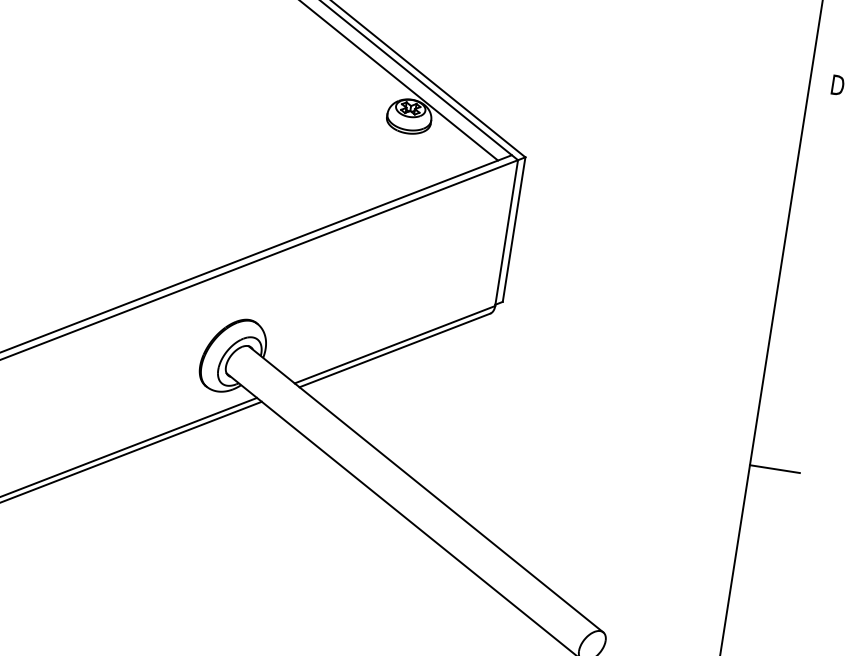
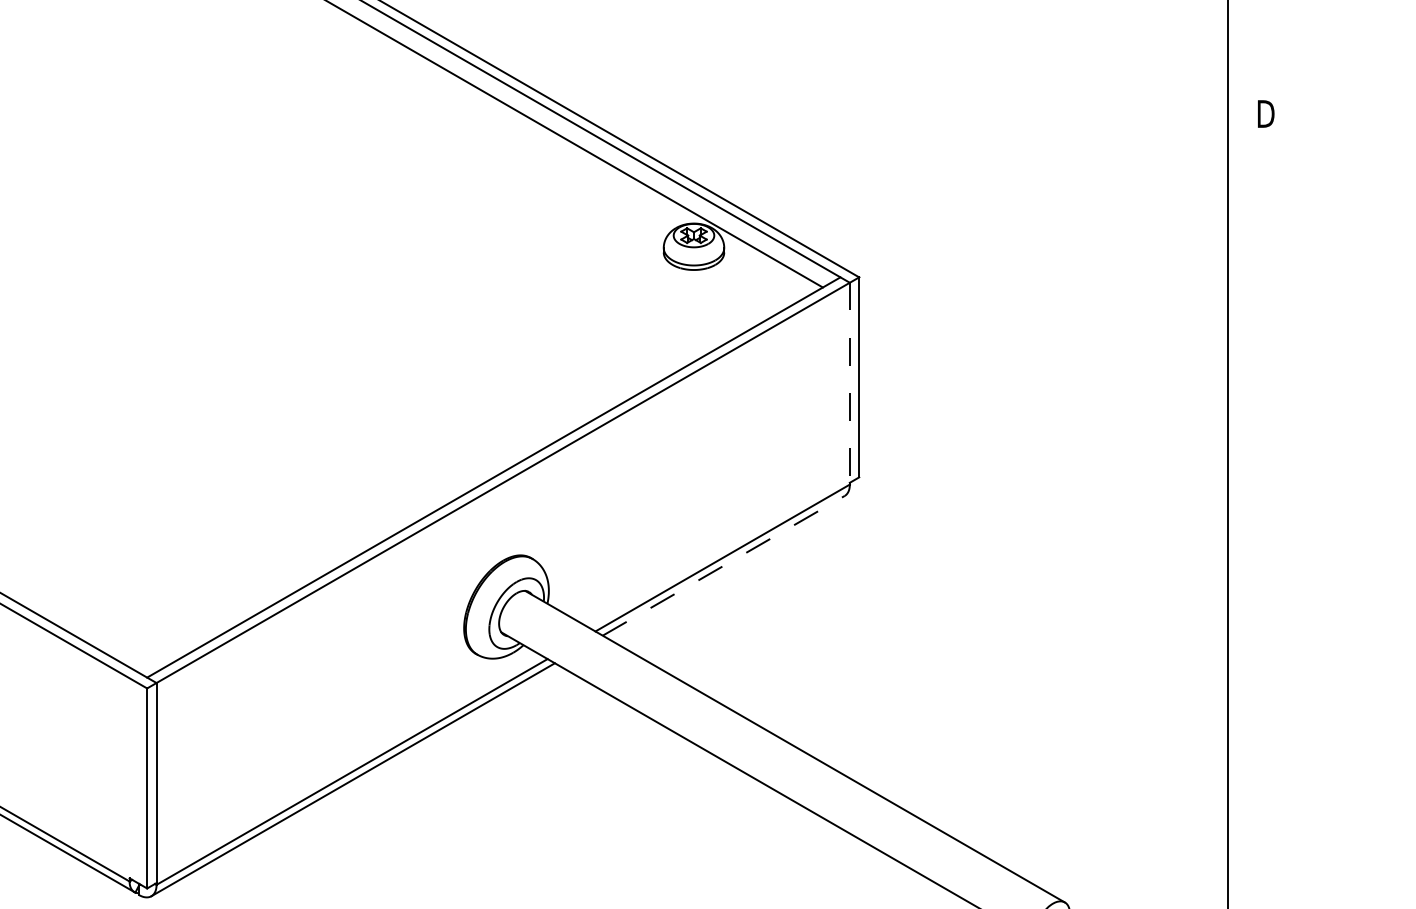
line: (506, 232) -> (849, 383), solid -> dashed
line: (394, 350) -> (723, 565), solid -> dashed
line: (774, 468) -> (1261, 645), removed

